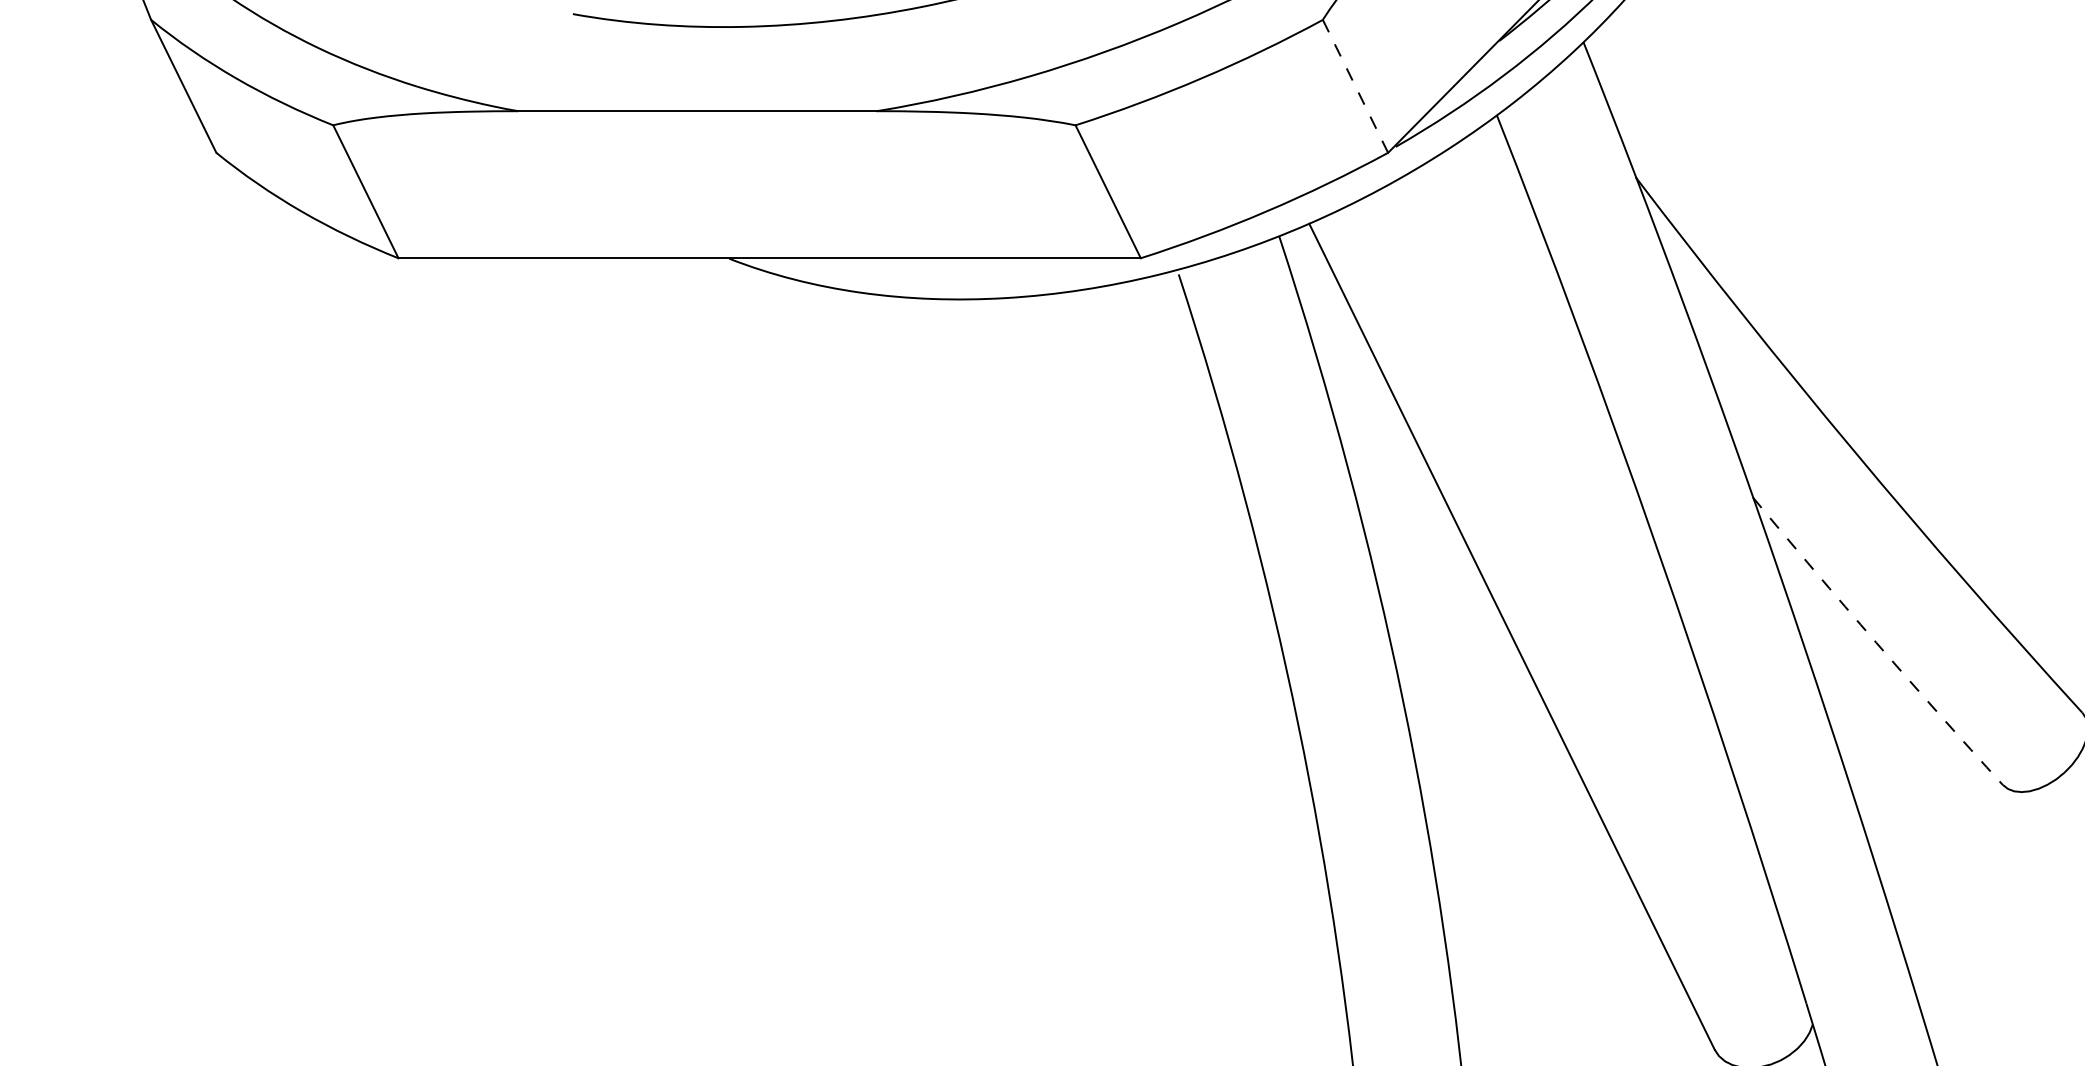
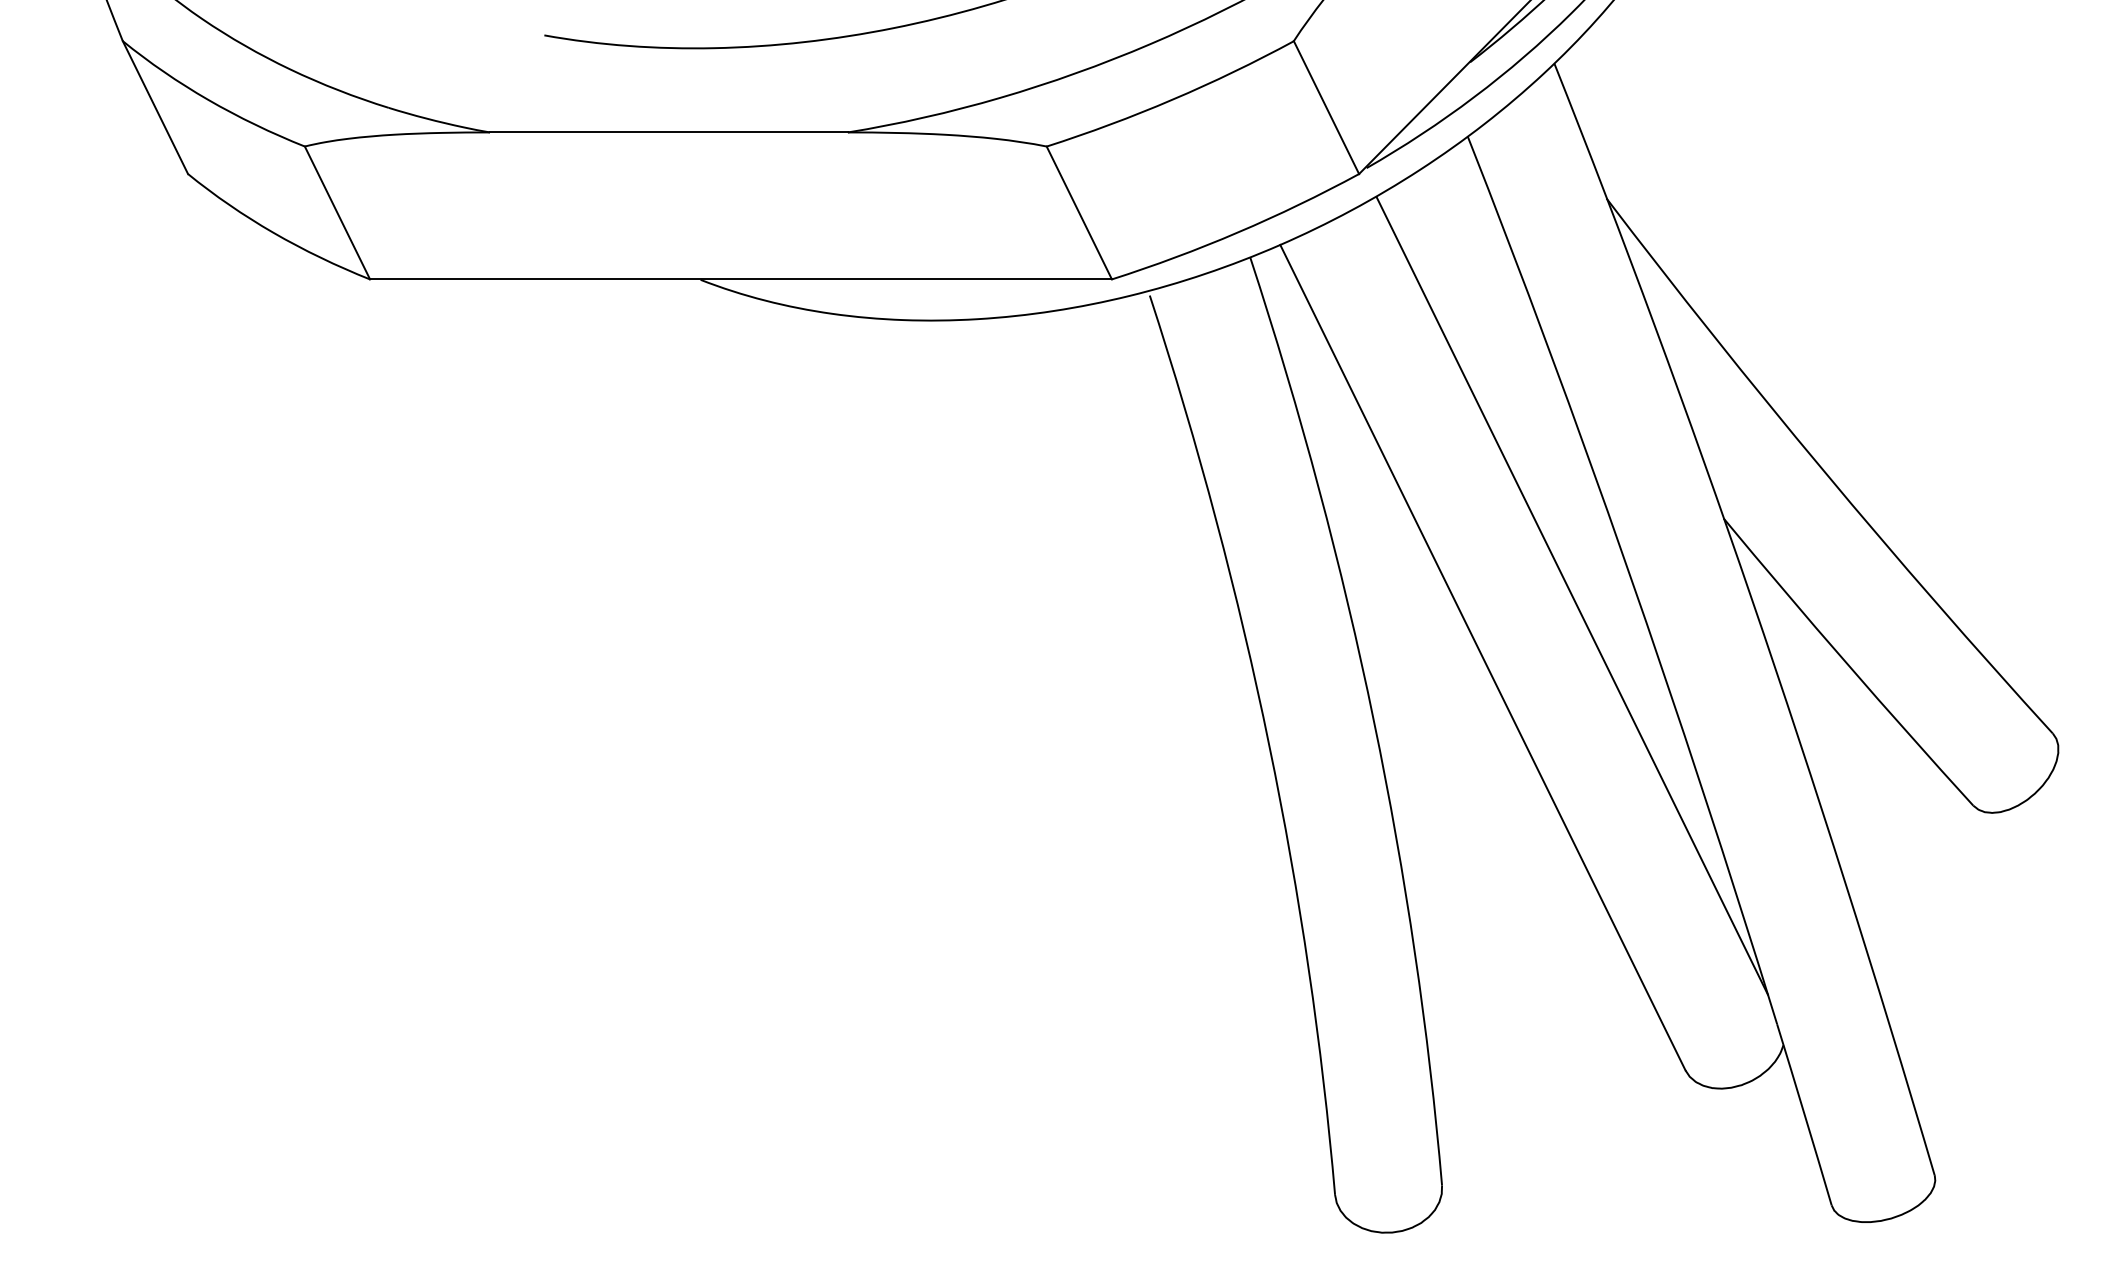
line: (1355, 86) -> (1326, 107), dashed -> solid
line: (1600, 574) -> (1571, 595), added
arc: (1875, 642) -> (1846, 663), dashed -> solid

